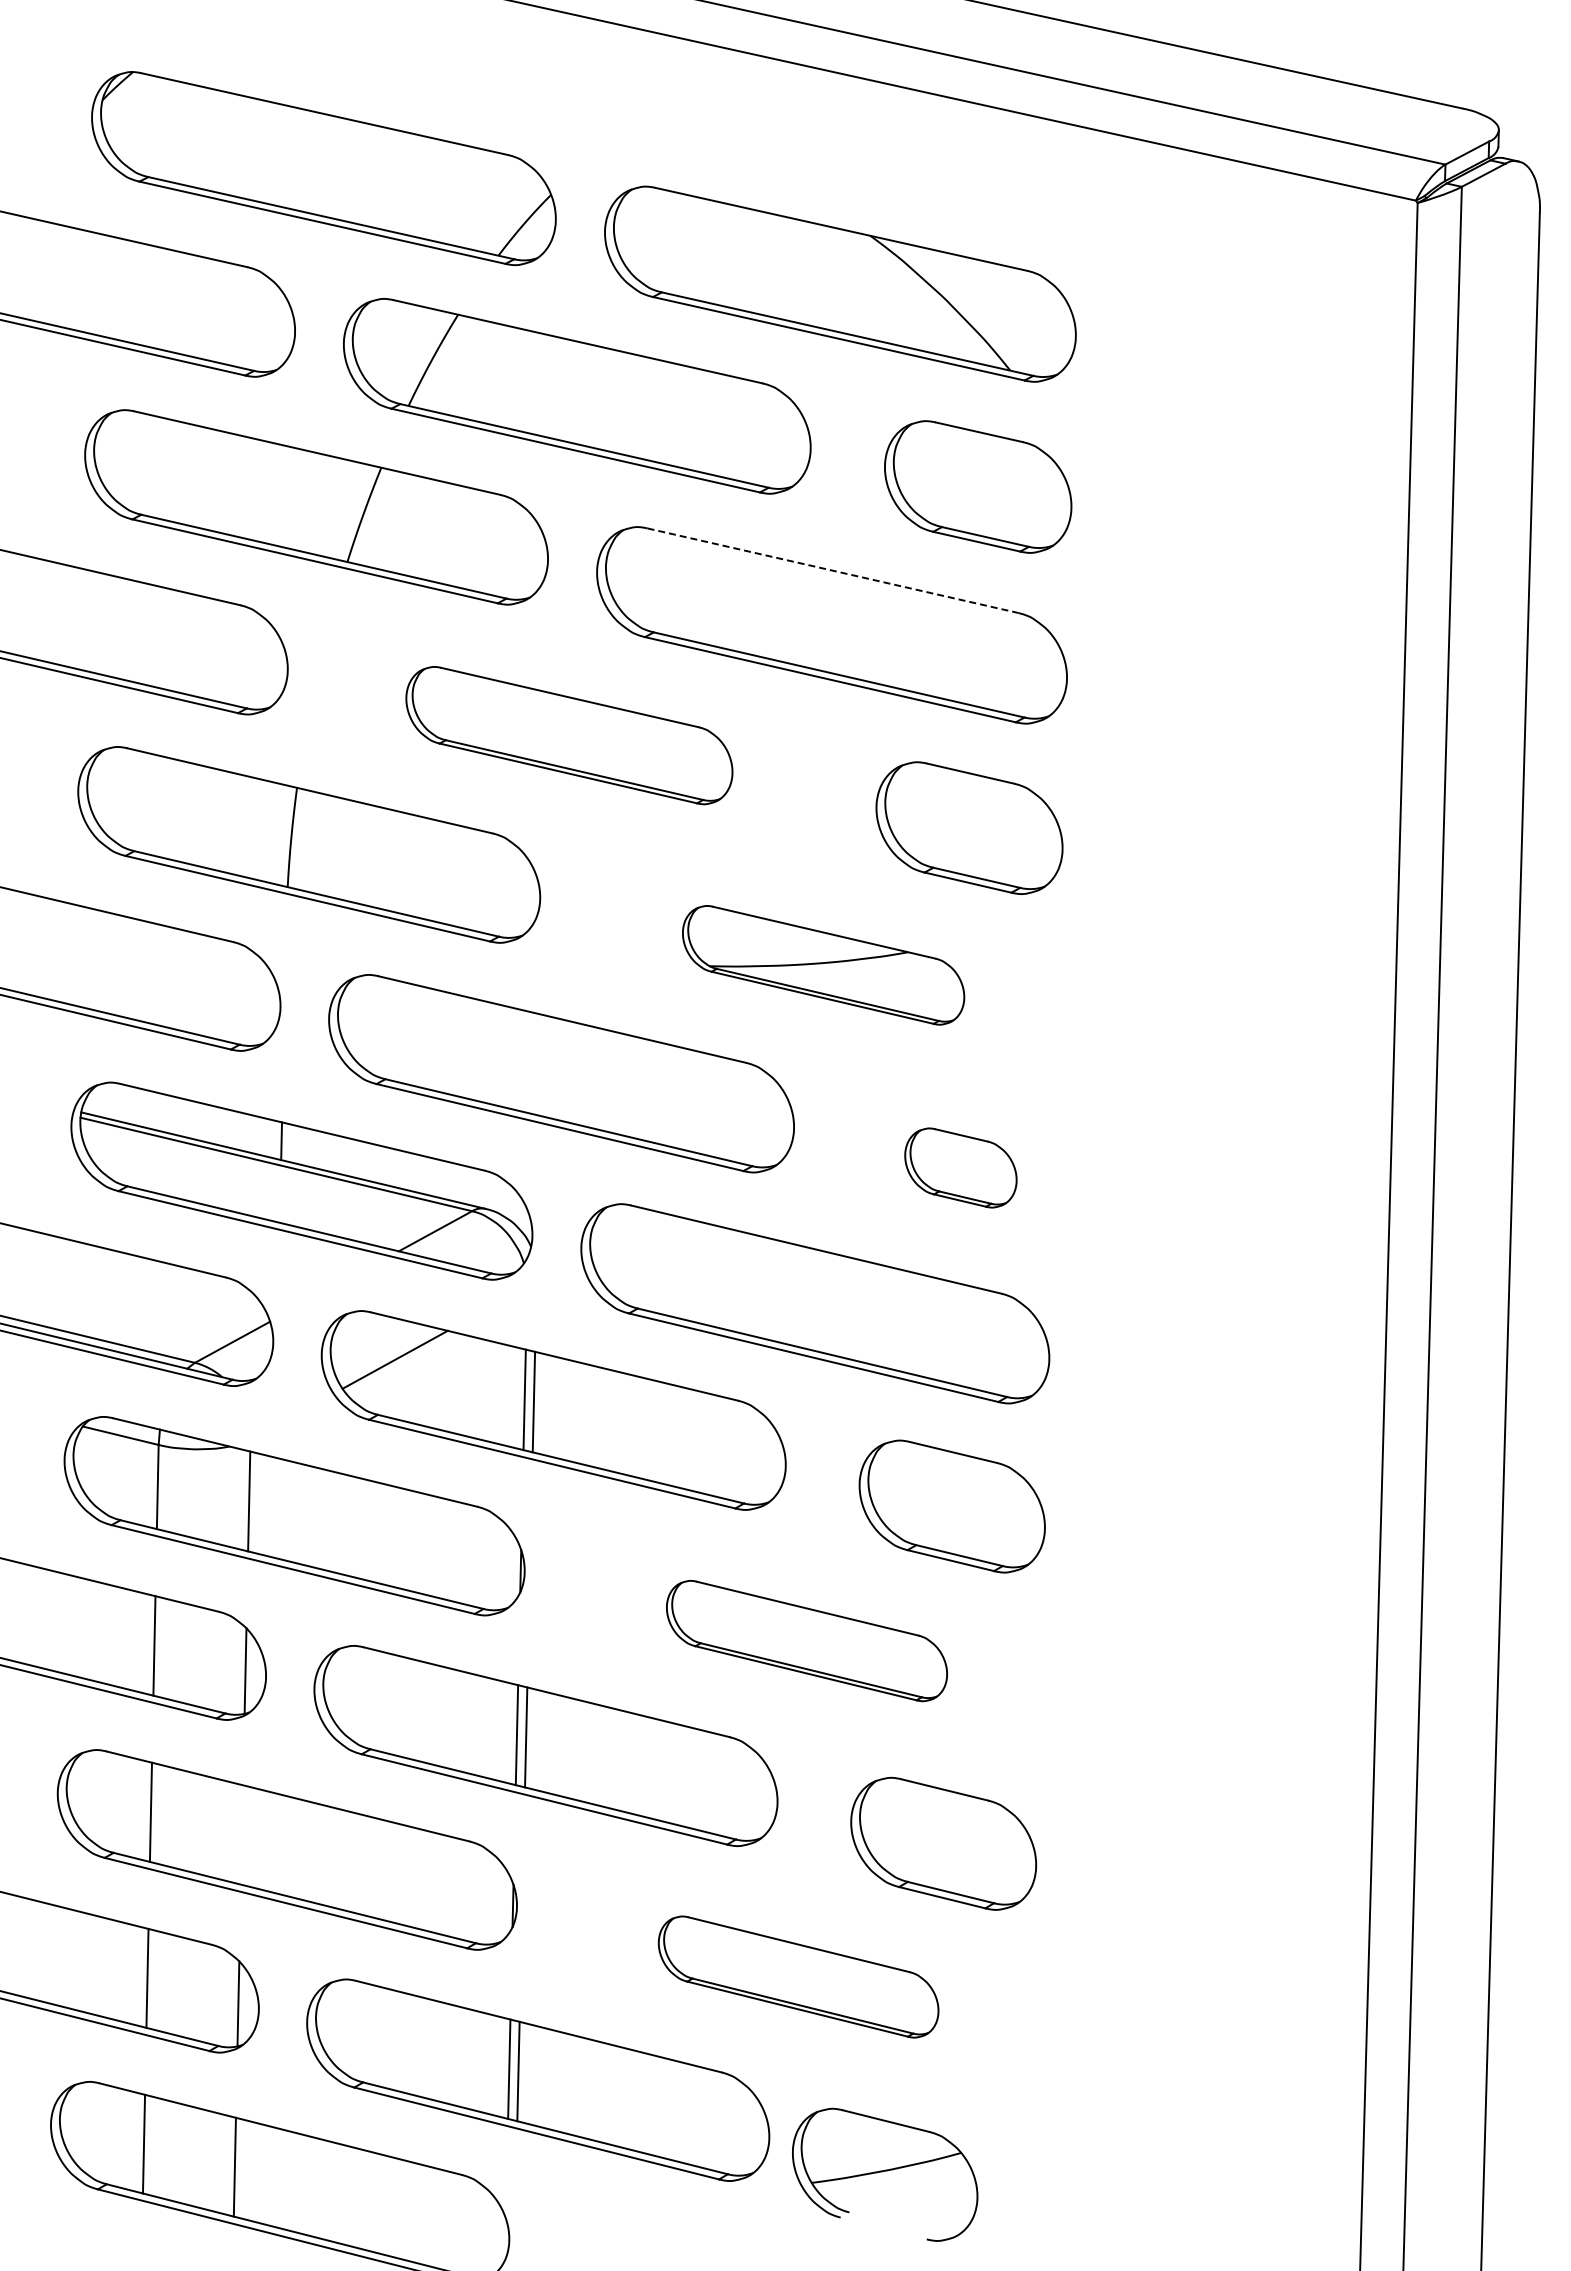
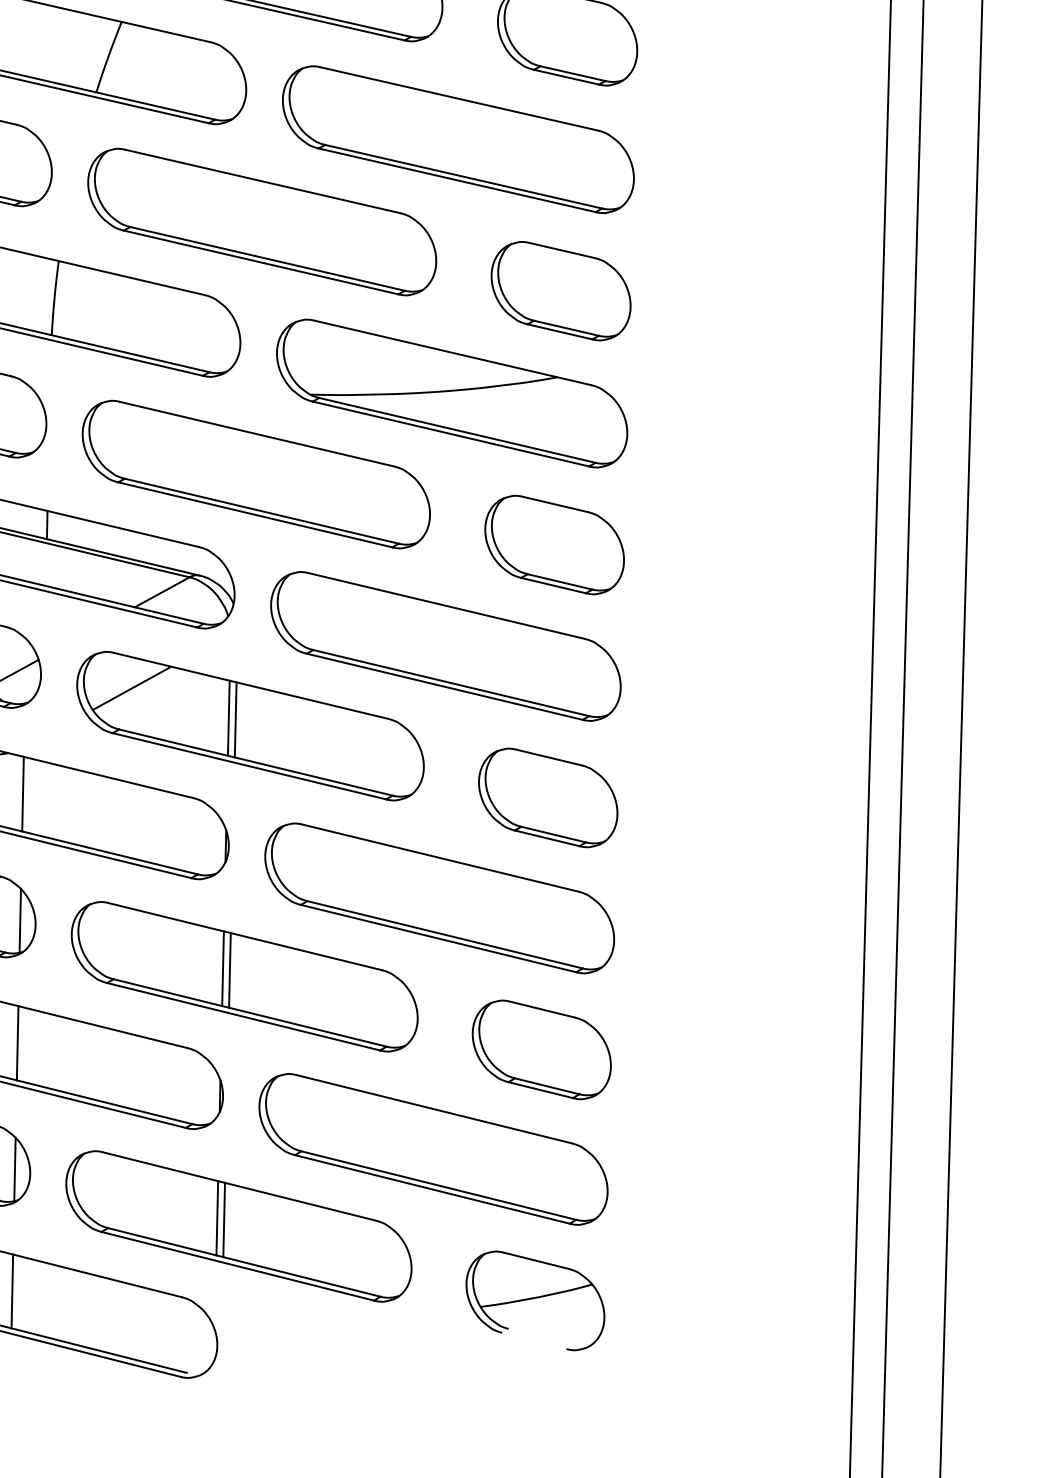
line: (833, 570) -> (459, 98), dashed -> solid
part: (569, 735) -> (262, 221), size x1.43
part: (823, 965) -> (452, 393), size x1.67
part: (960, 1167) -> (554, 544), size x1.67
part: (806, 1640) -> (439, 898), size x1.67
line: (241, 1834) -> (17, 1042), added
part: (798, 1976) -> (433, 1148), size x1.67
part: (885, 2174) -> (535, 1300), moved

